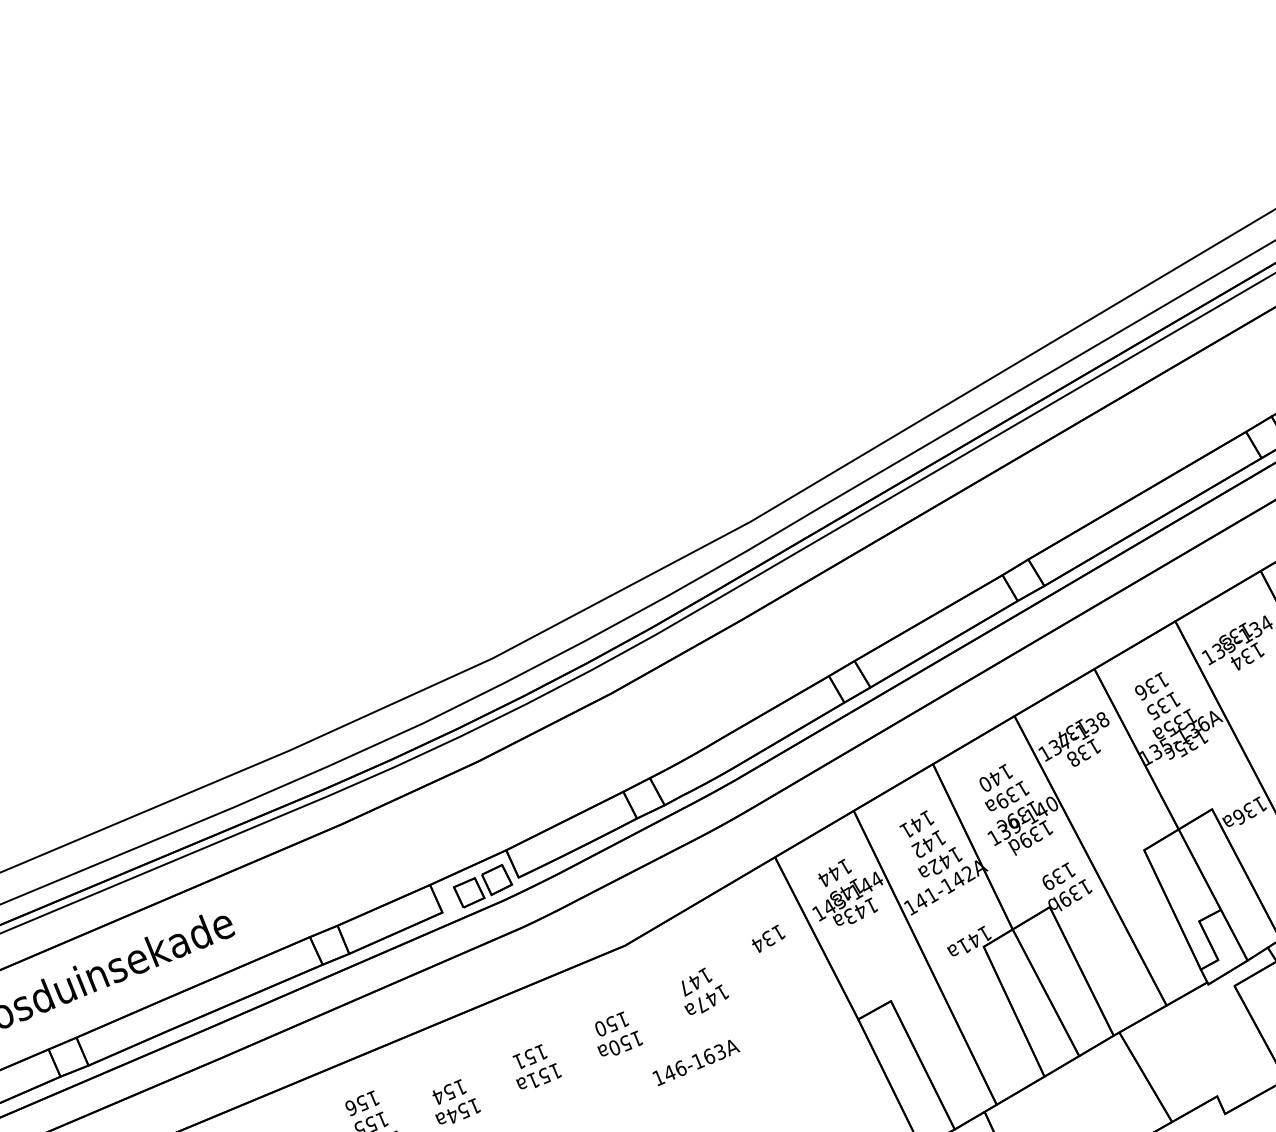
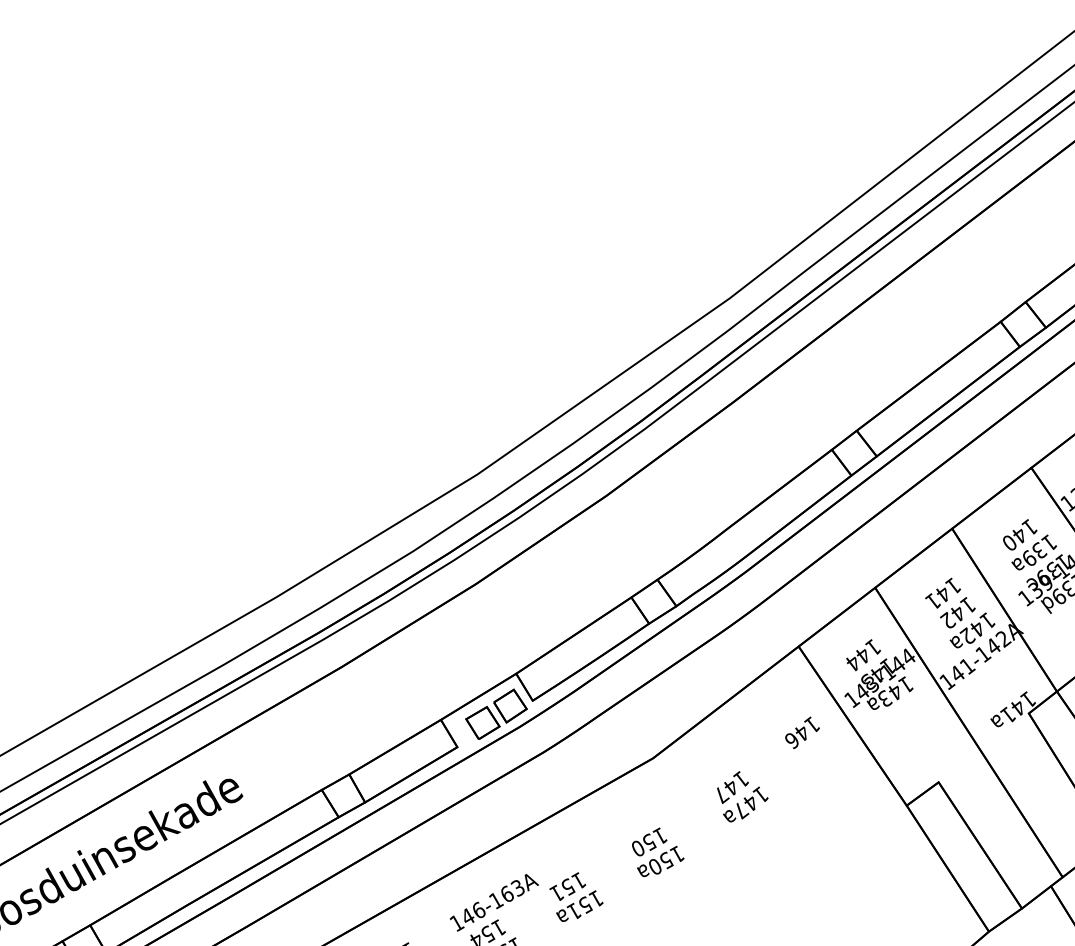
text: (763, 941) -> (797, 736), 134 -> 146
text: (696, 1062) -> (494, 902), moved

